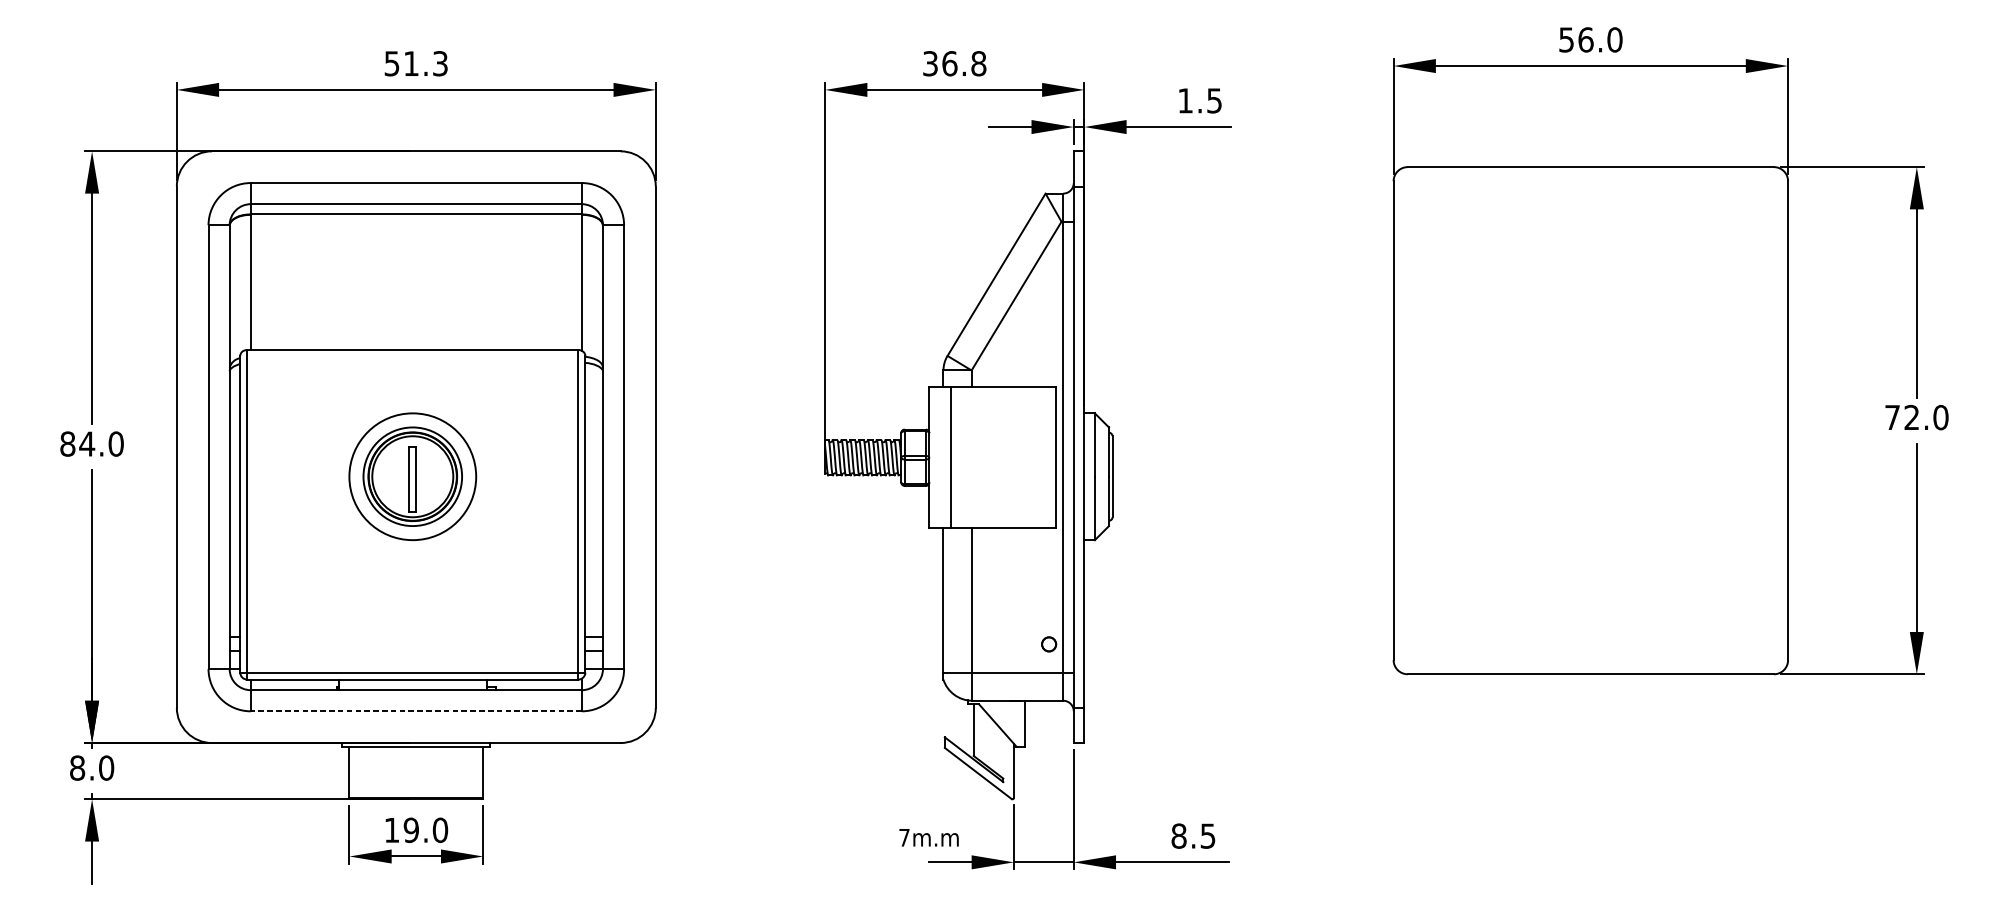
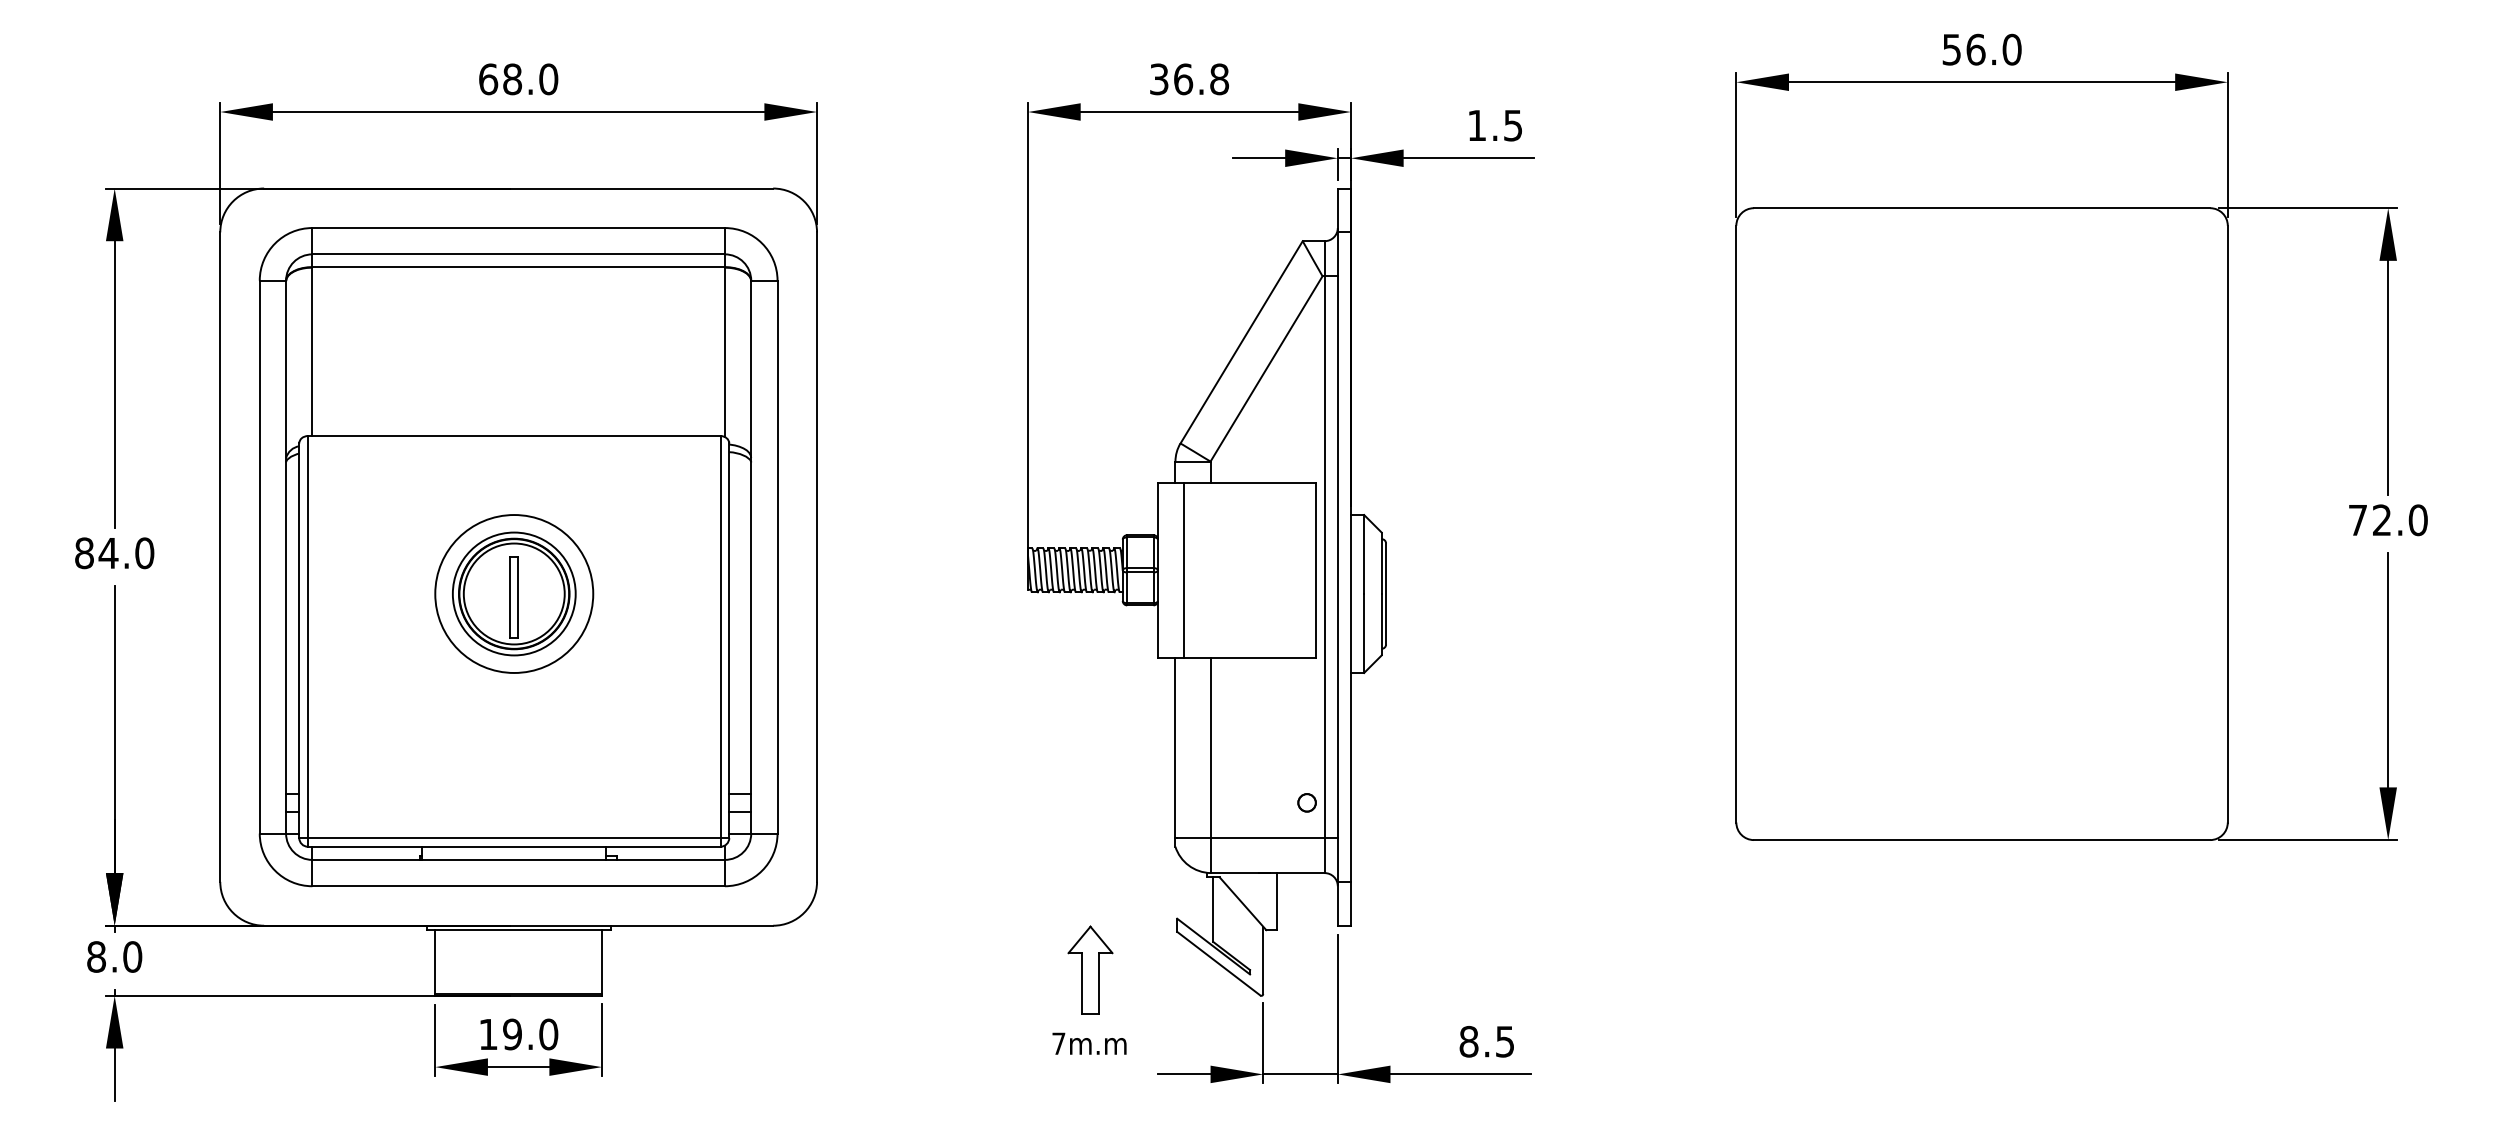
text: (416, 63) -> (518, 79), 51.3 -> 68.0
line: (416, 711) -> (518, 886), dashed -> solid
part: (875, 778) -> (1090, 969), added
text: (929, 837) -> (1089, 1043), moved

